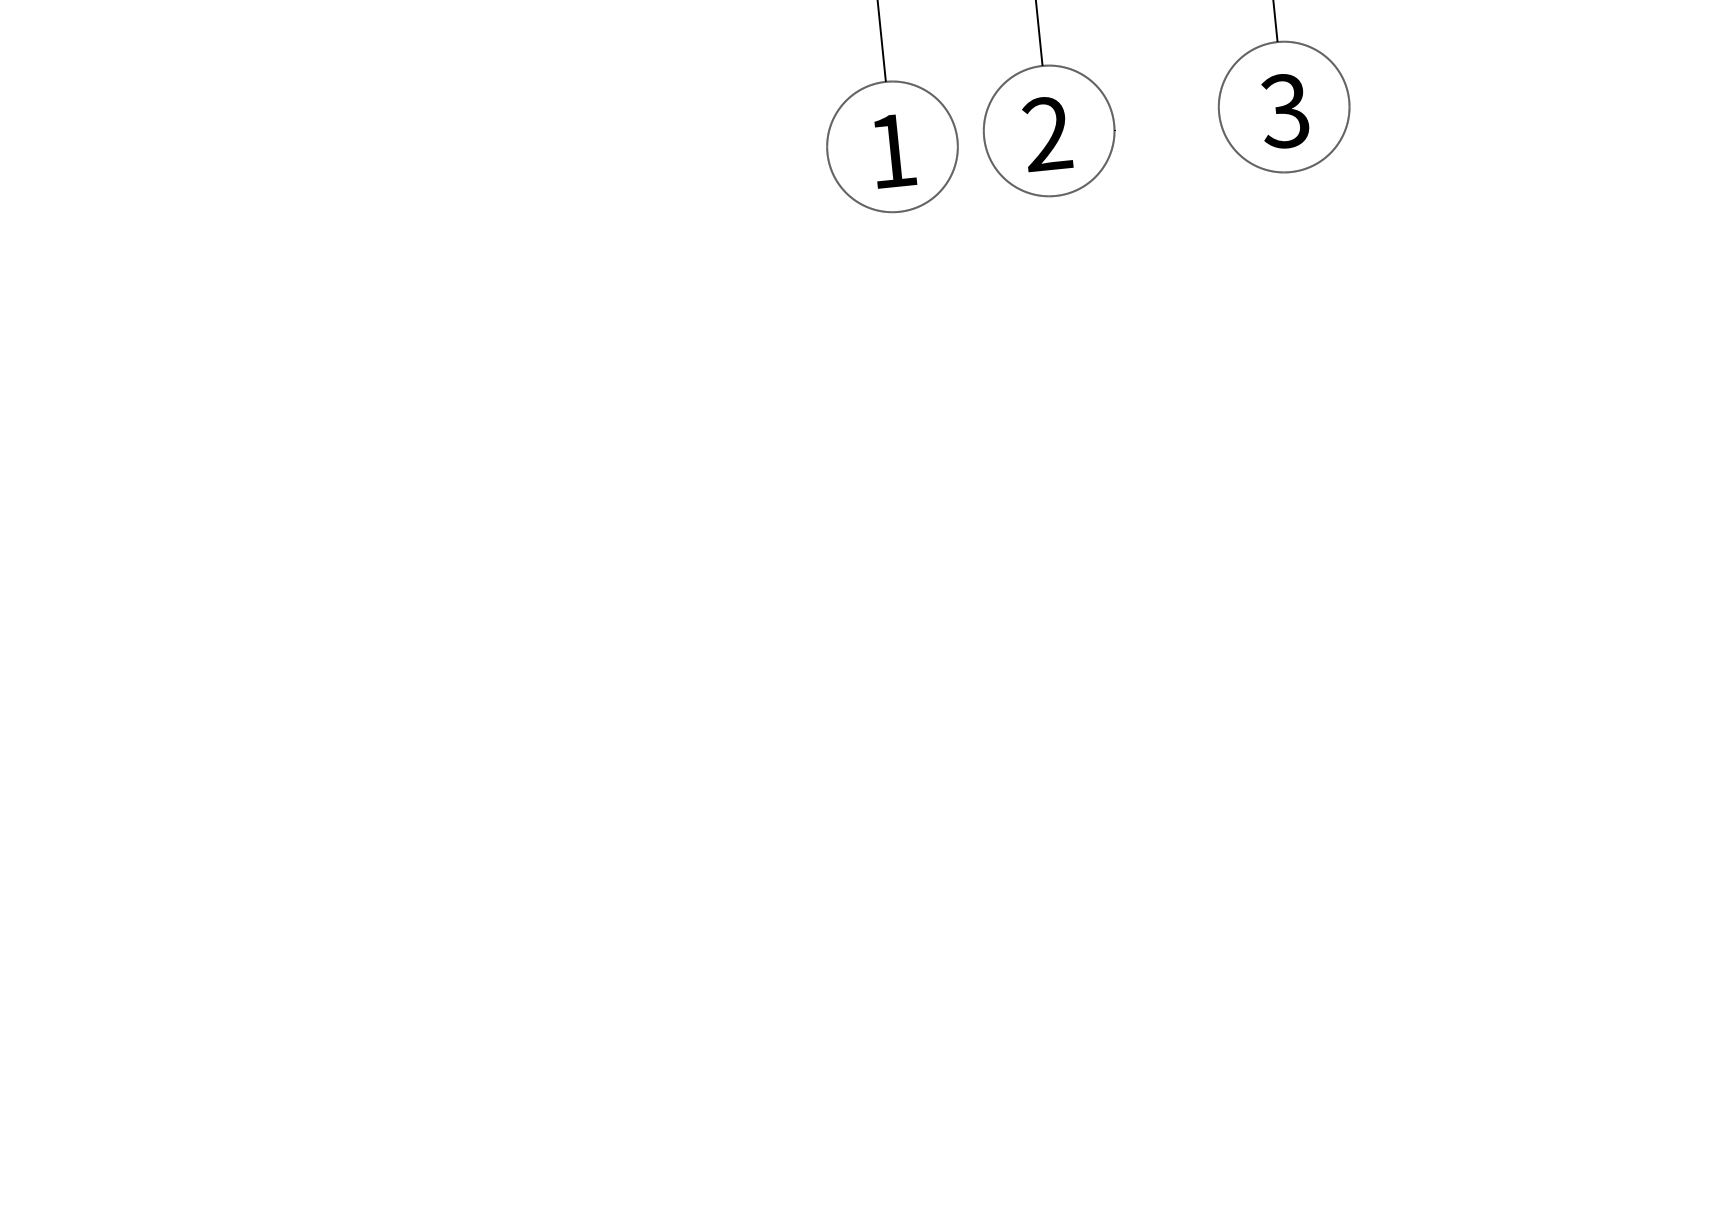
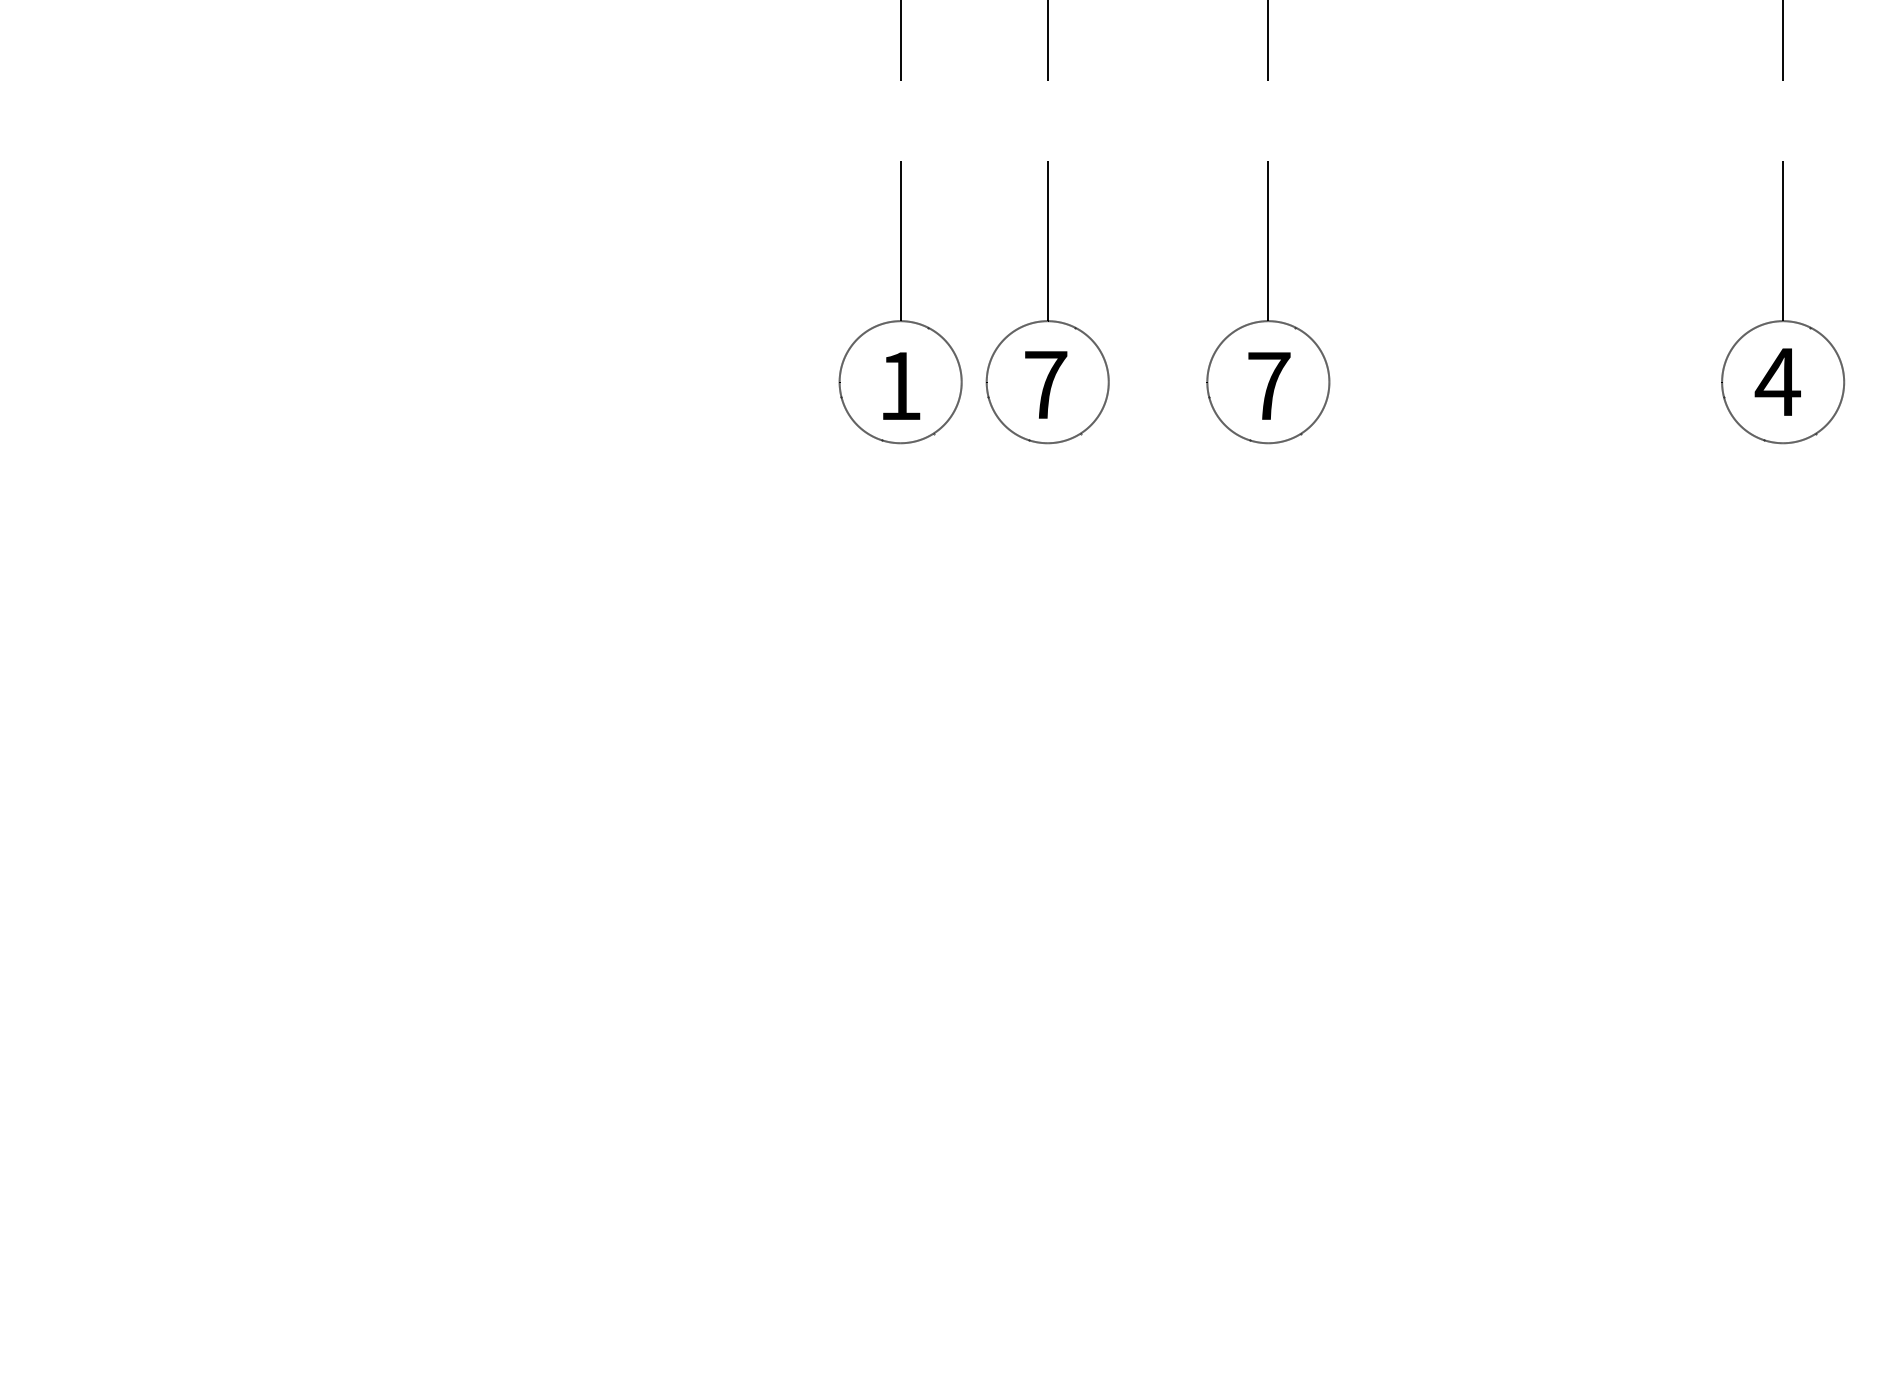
text: (1284, 110) -> (1268, 385), 3 -> 7
text: (1047, 133) -> (1045, 384), 2 -> 7

